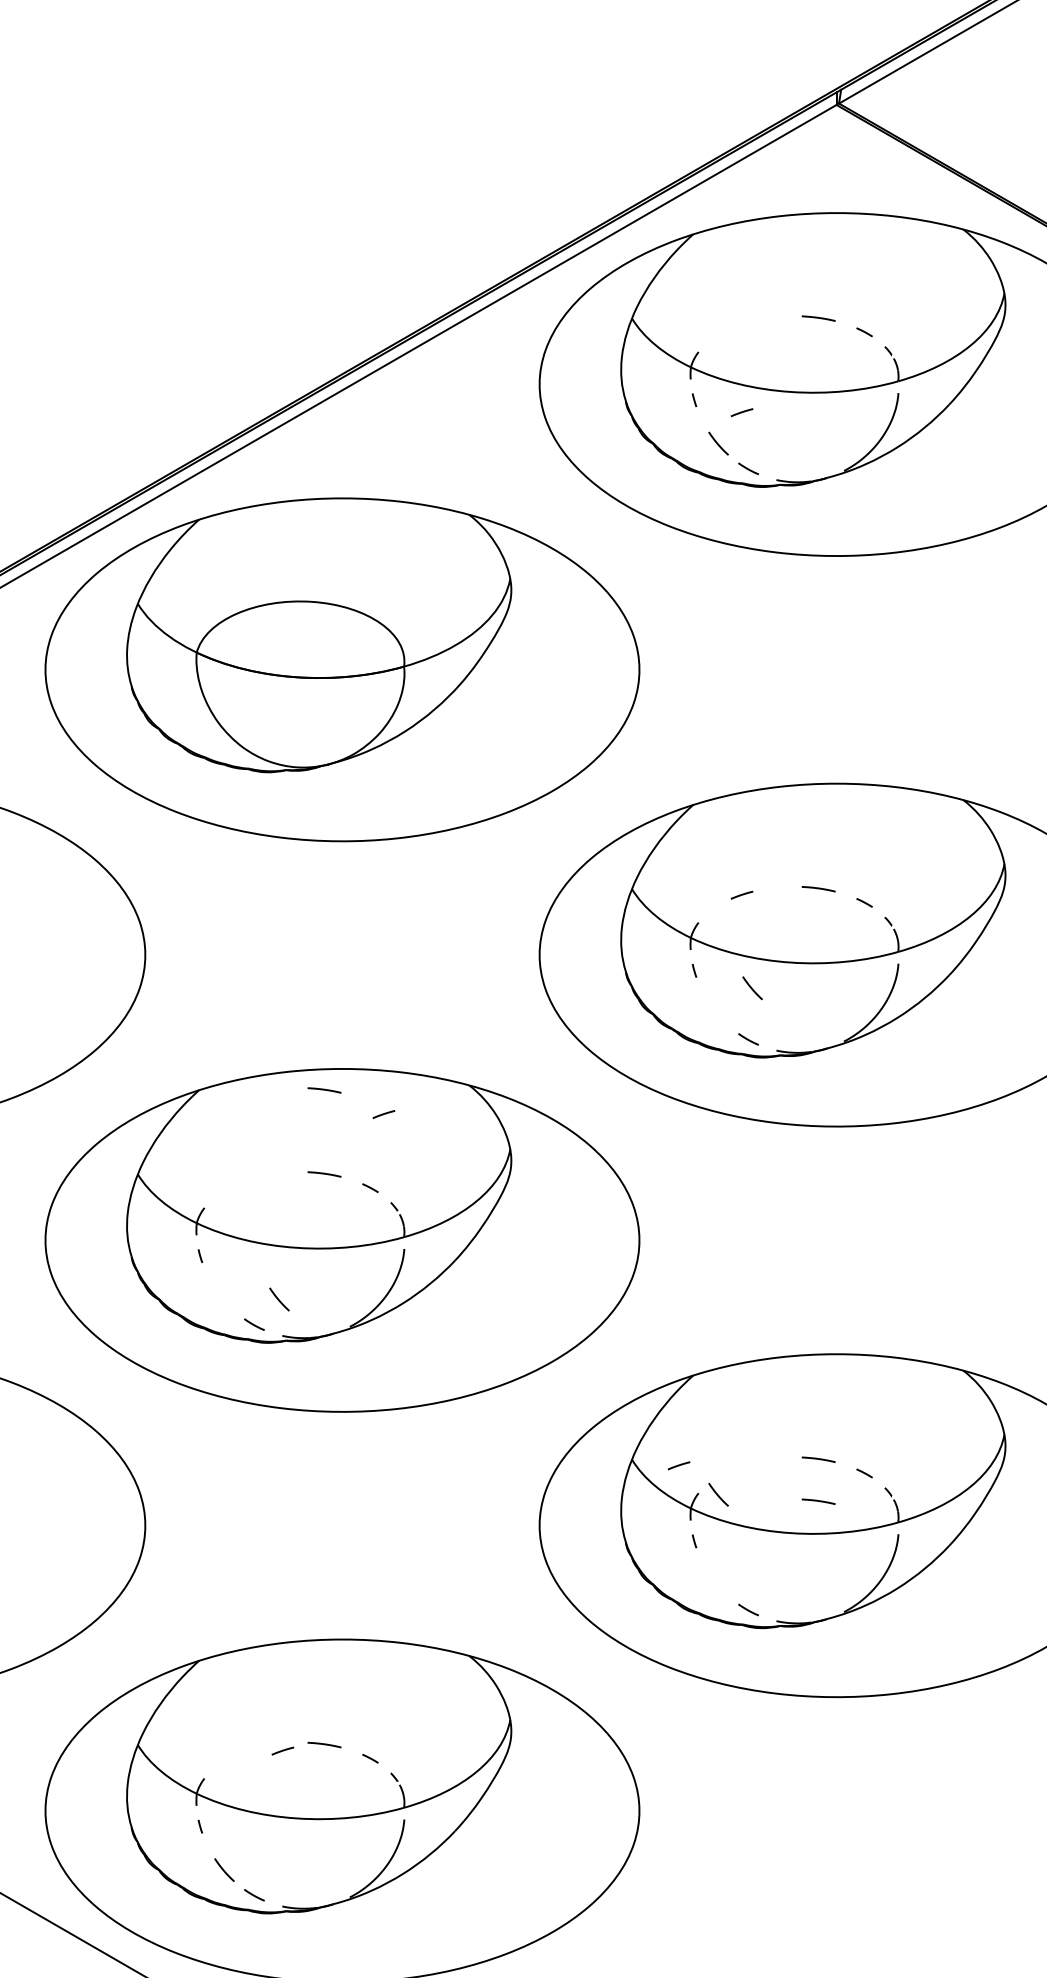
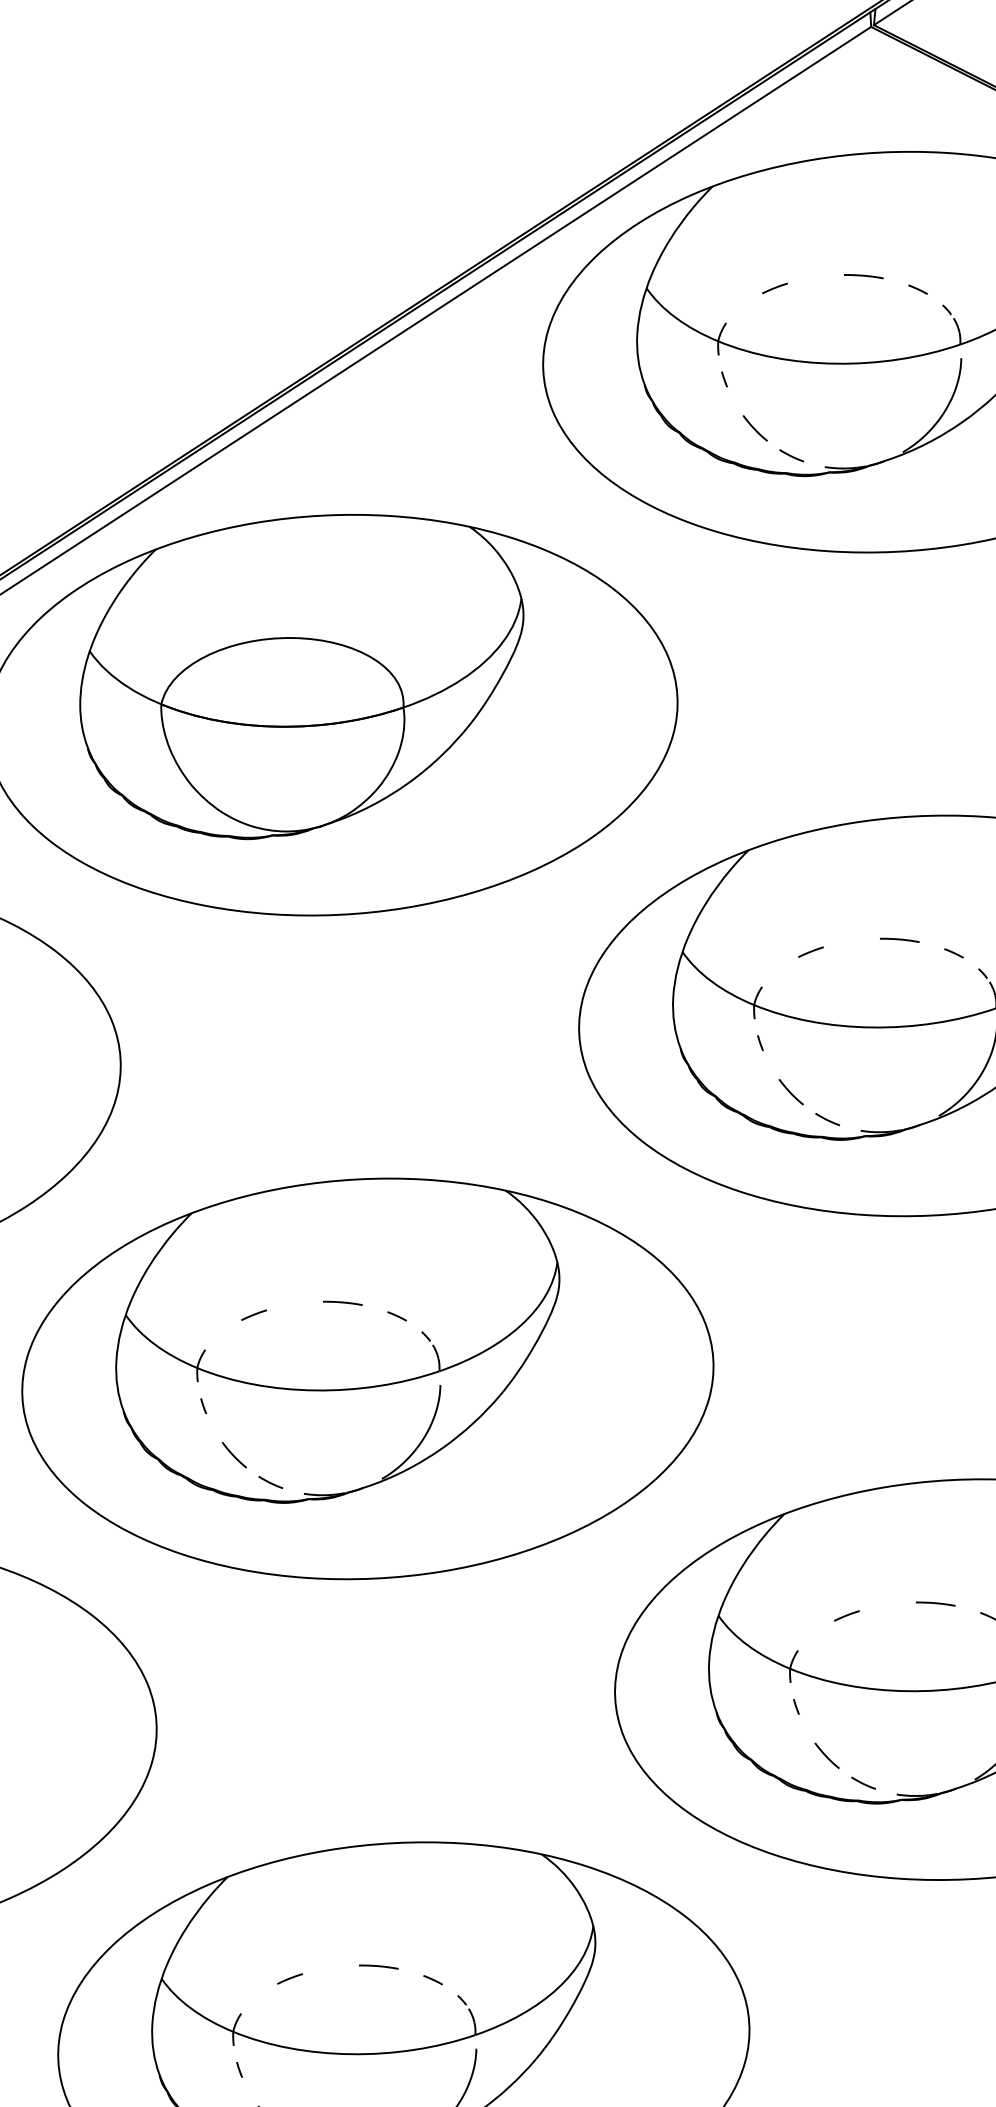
line: (741, 412) -> (774, 288), moved
line: (752, 988) -> (791, 1092), moved
line: (324, 1090) -> (337, 1205), removed
line: (383, 1114) -> (253, 1315), moved
line: (279, 1299) -> (234, 1455), moved
line: (678, 1465) -> (846, 1615), moved
curve: (718, 1494) -> (827, 1755), moved
line: (818, 1501) -> (938, 1652), removed
line: (282, 1750) -> (289, 1978), moved

